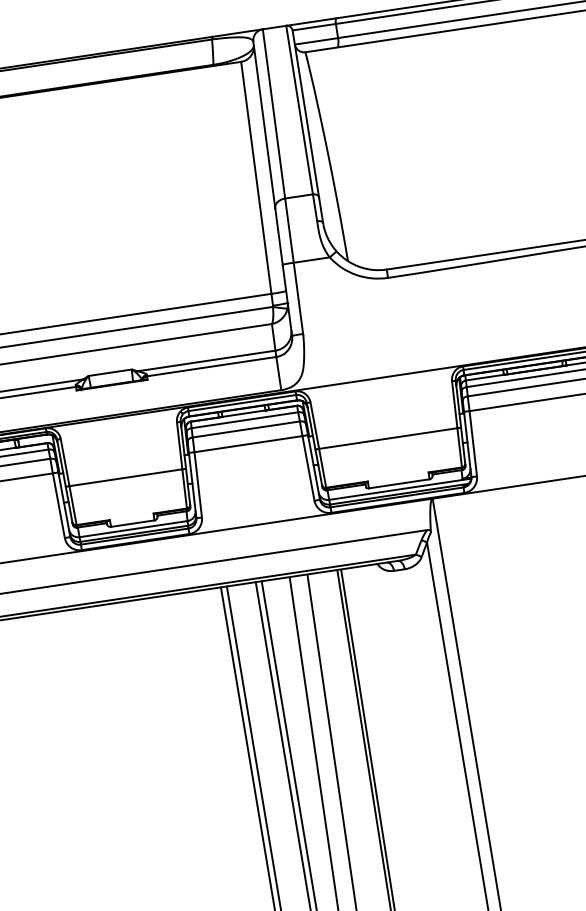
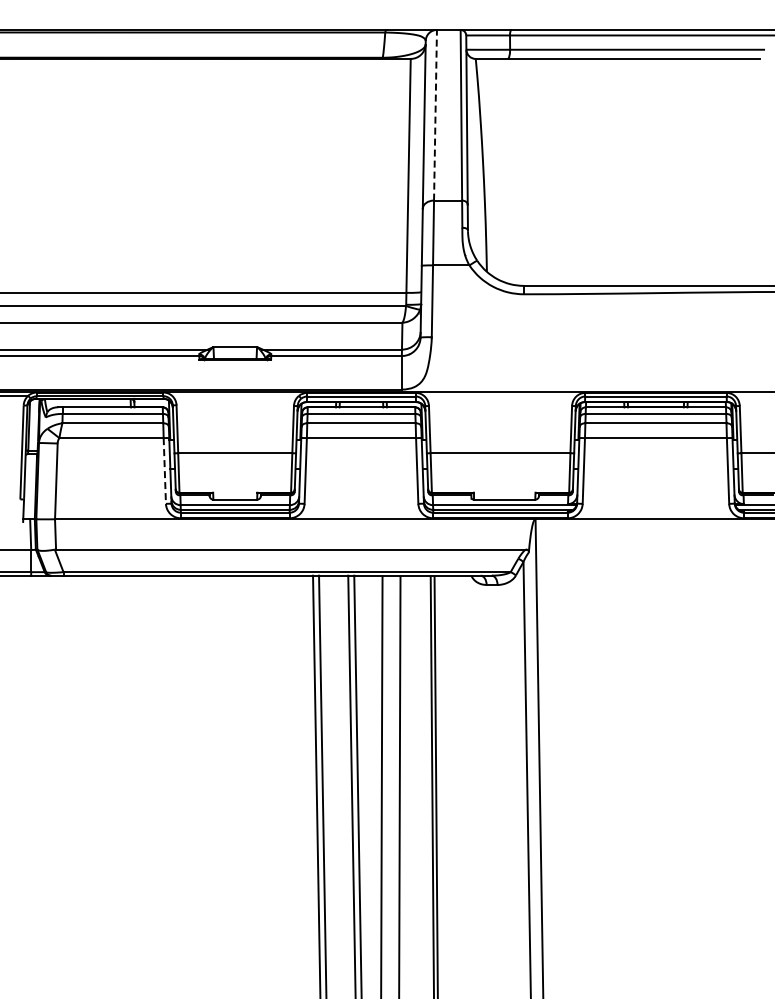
line: (273, 113) -> (435, 114), solid -> dashed
line: (58, 505) -> (164, 470), solid -> dashed

